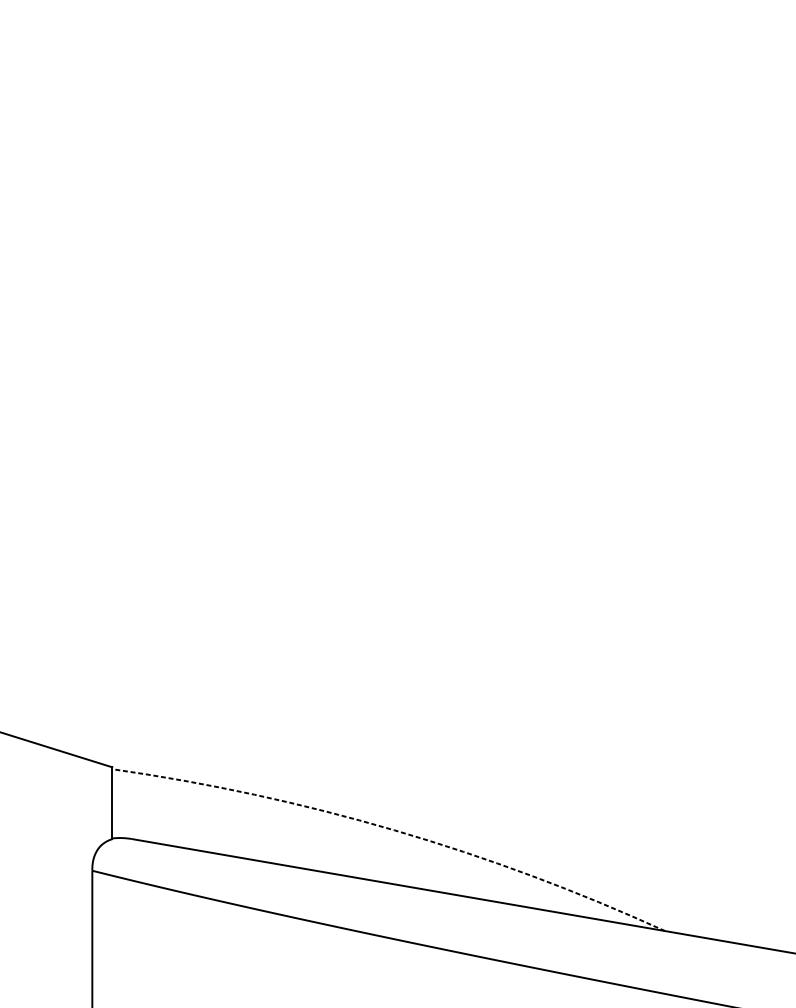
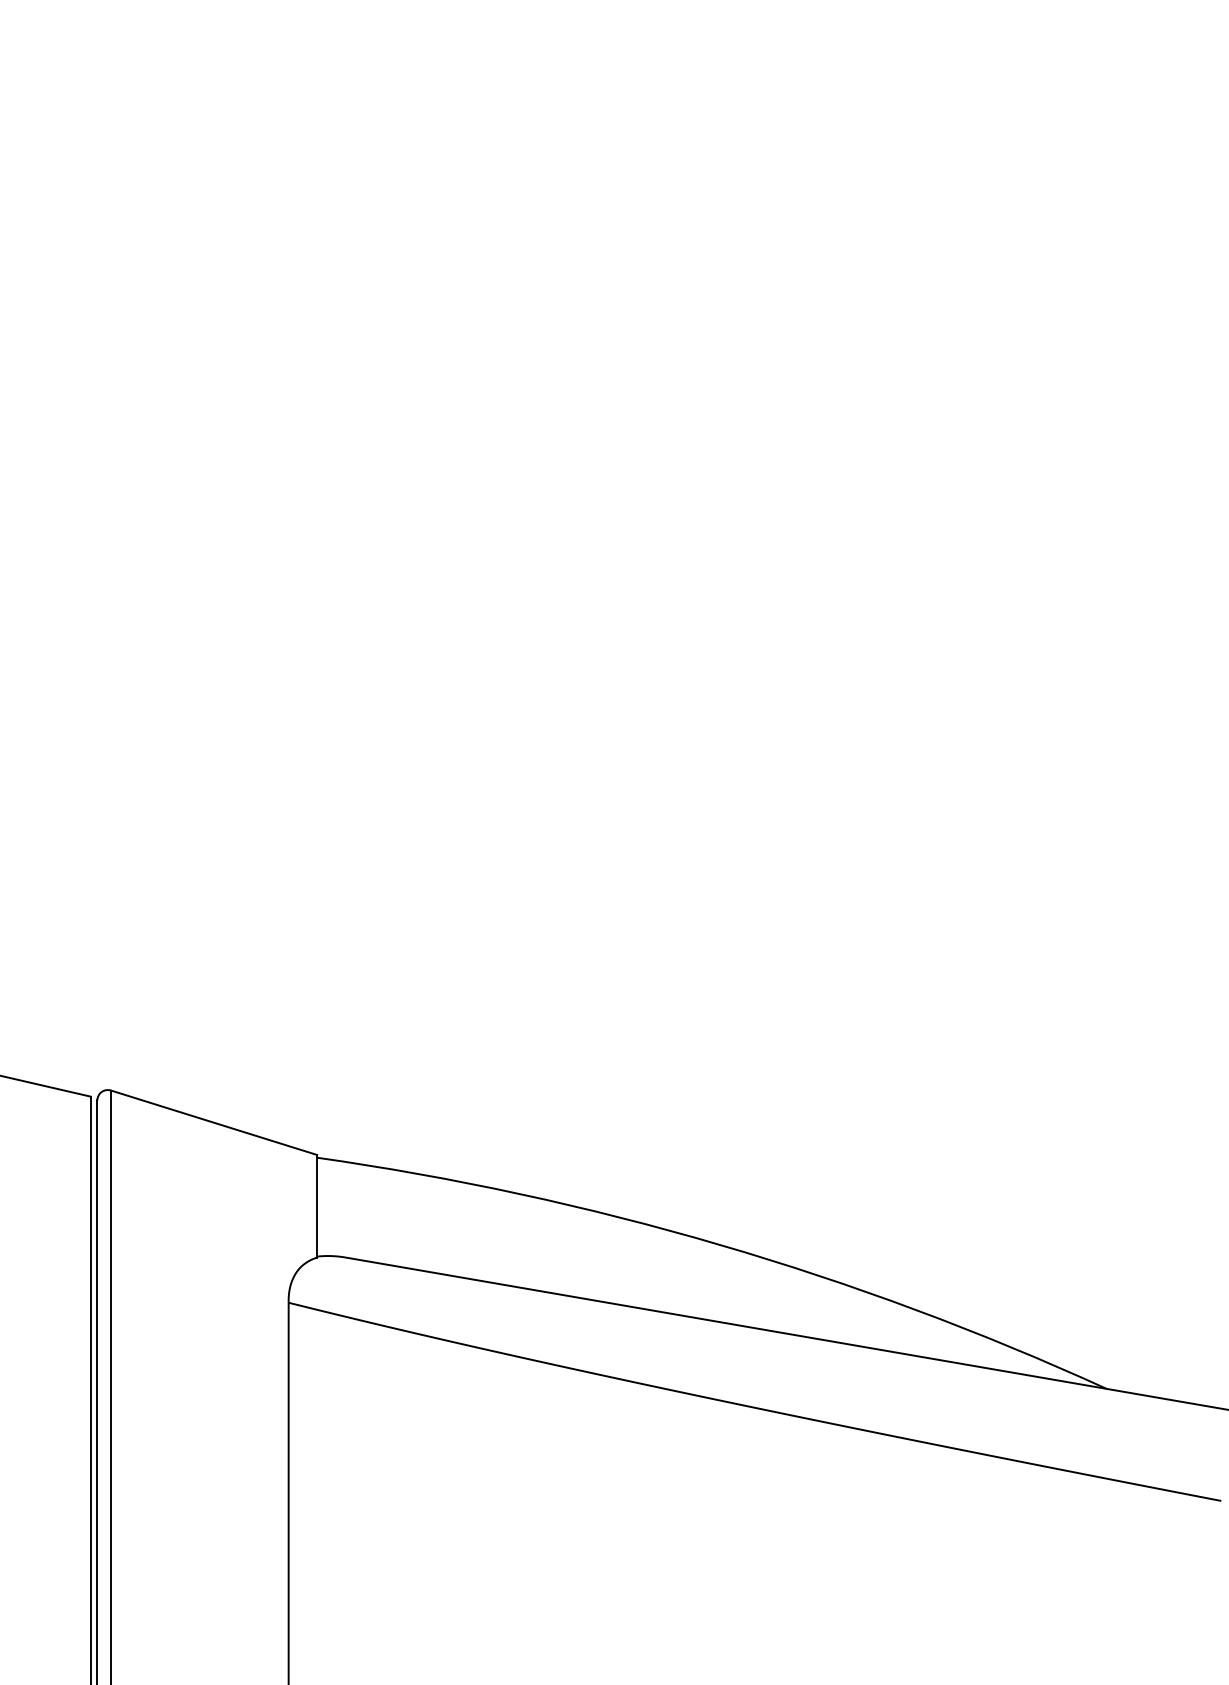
arc: (394, 829) -> (720, 1244), dashed -> solid

